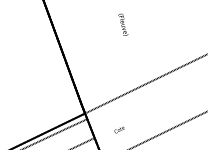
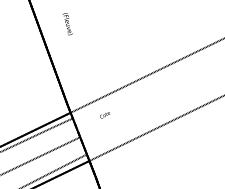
text: (122, 25) -> (67, 24), moved
text: (119, 130) -> (105, 115), moved

